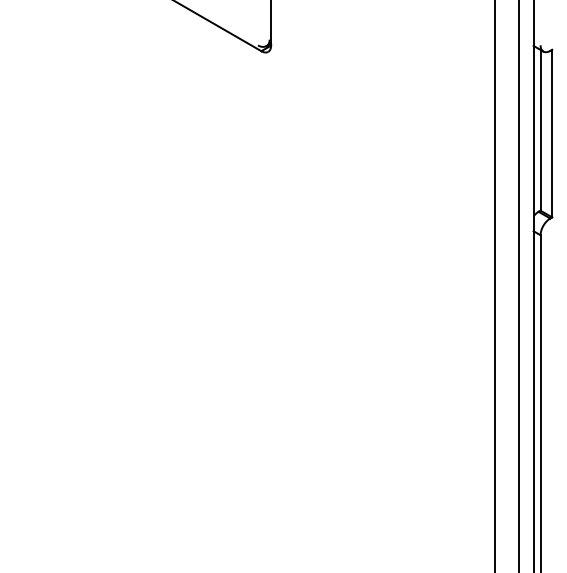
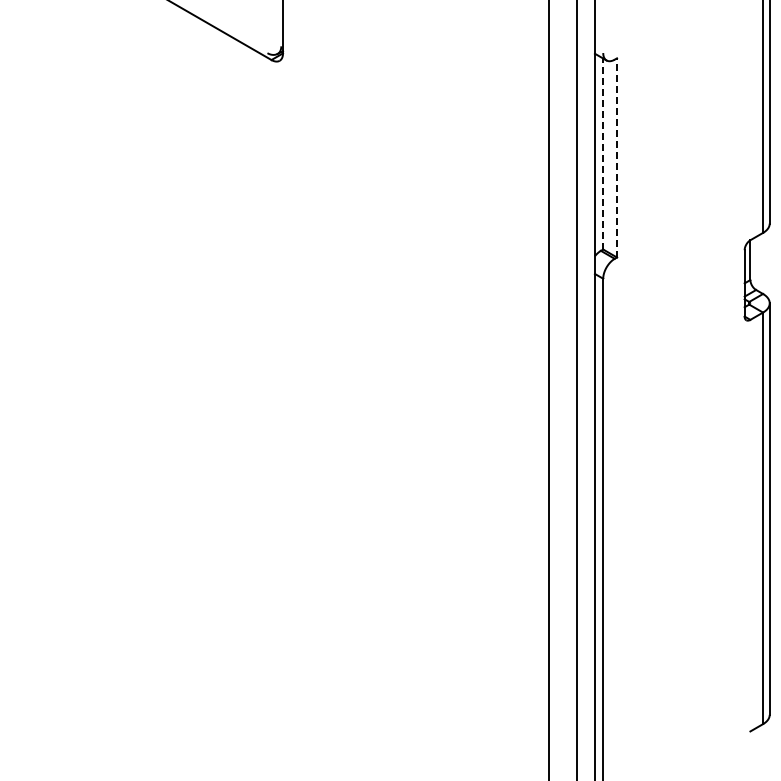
line: (540, 129) -> (603, 153), solid -> dashed
line: (552, 133) -> (617, 157), solid -> dashed

